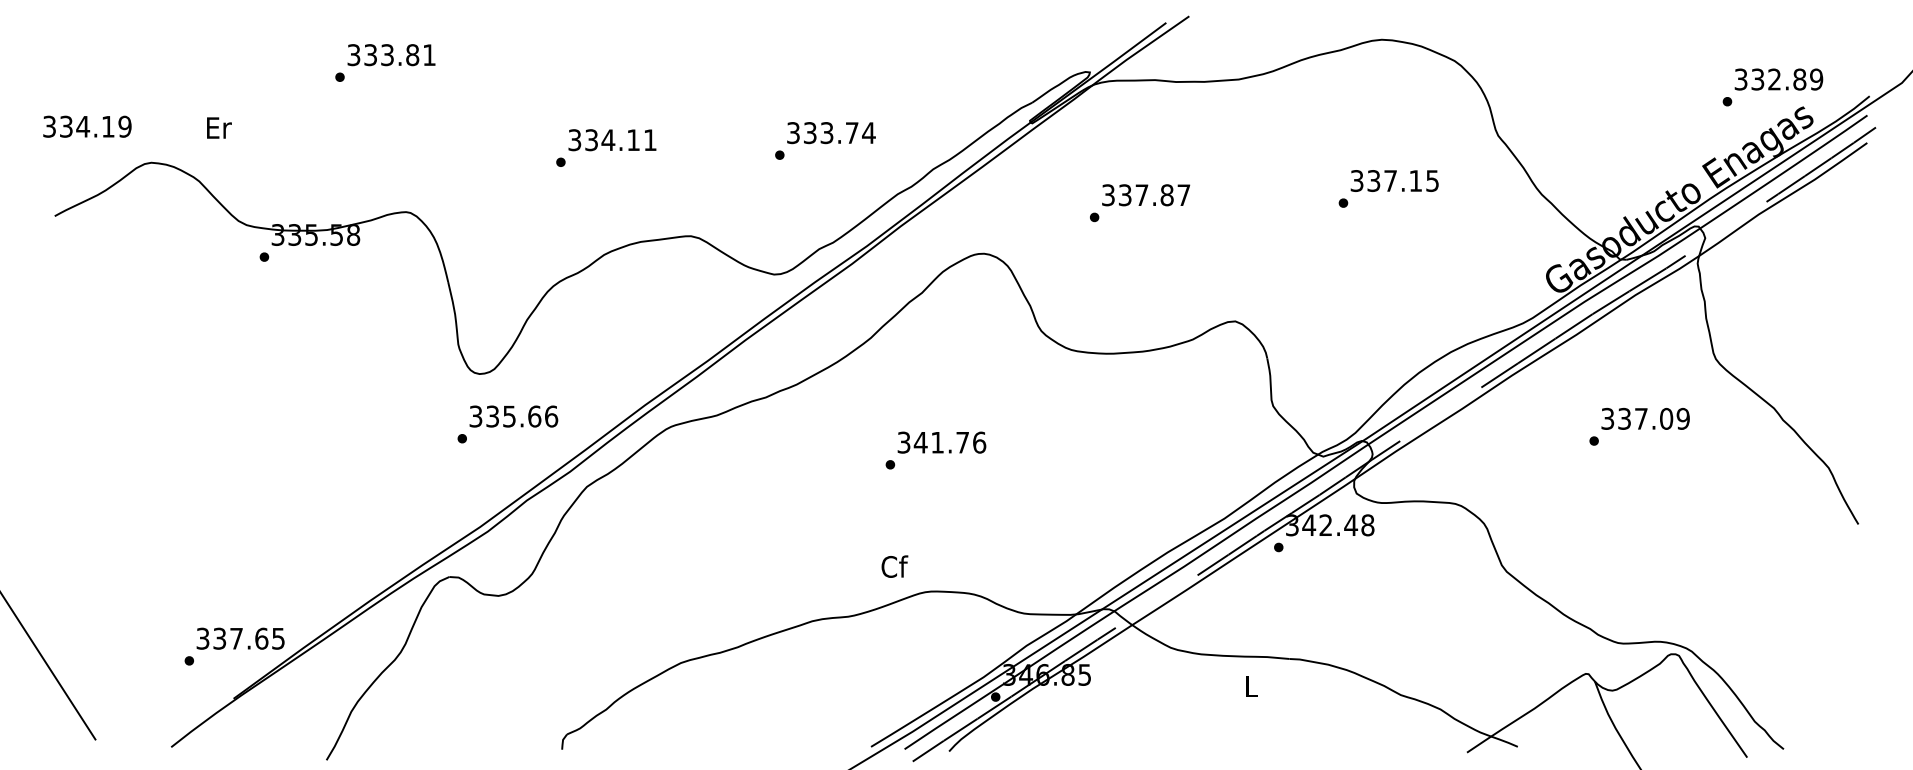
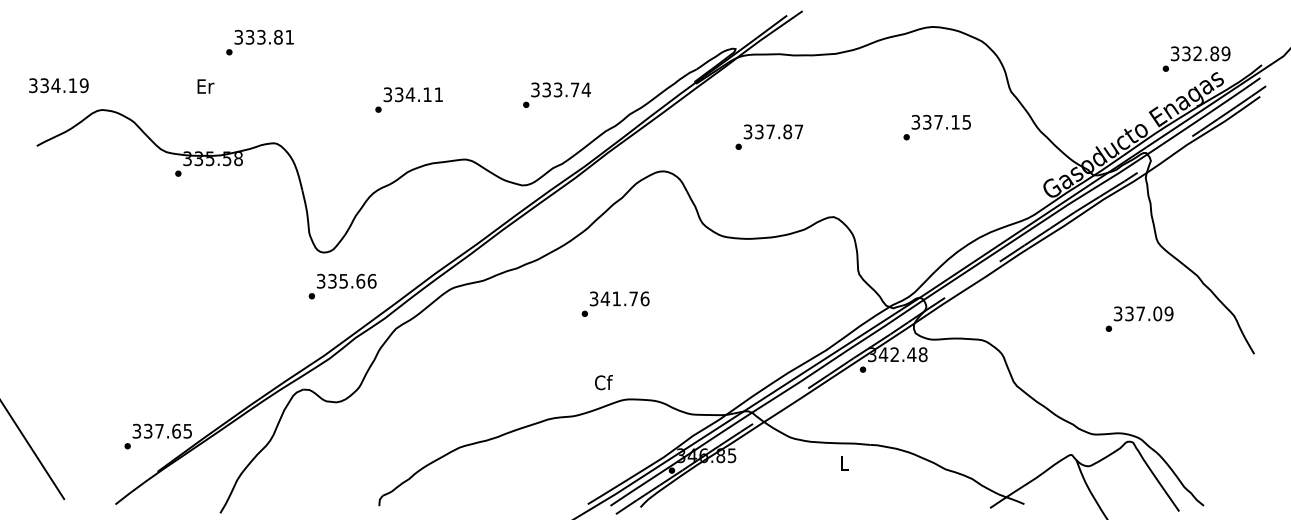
text: (218, 127) -> (205, 86), moved
text: (1639, 425) -> (1139, 318), moved
text: (935, 449) -> (615, 303), moved

